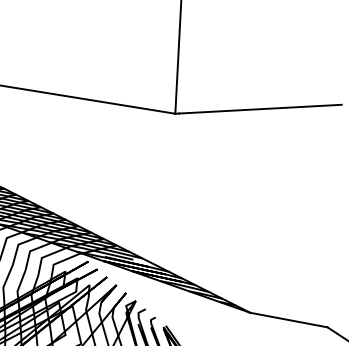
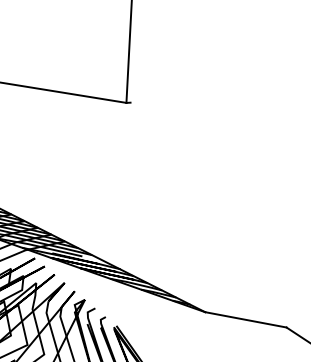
line: (260, 108) -> (215, 97), removed

